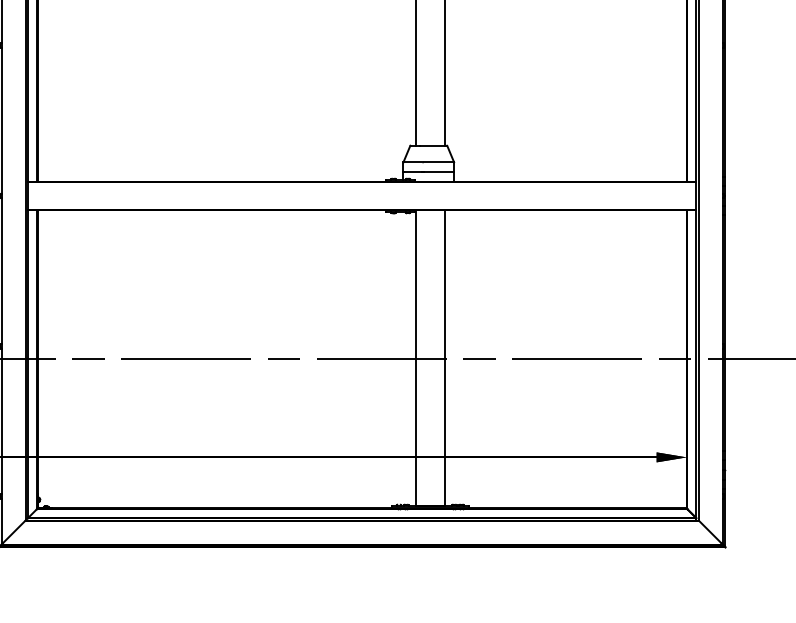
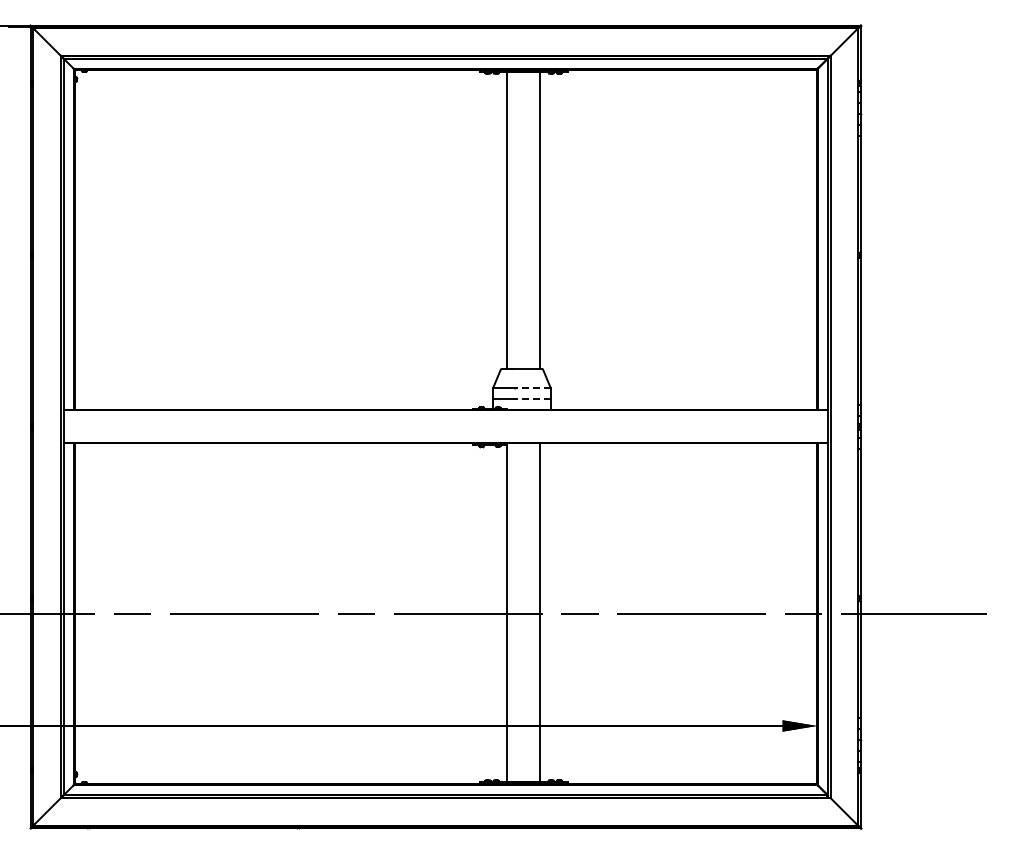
line: (438, 162) -> (532, 388), solid -> dashed
line: (438, 171) -> (532, 399), solid -> dashed

